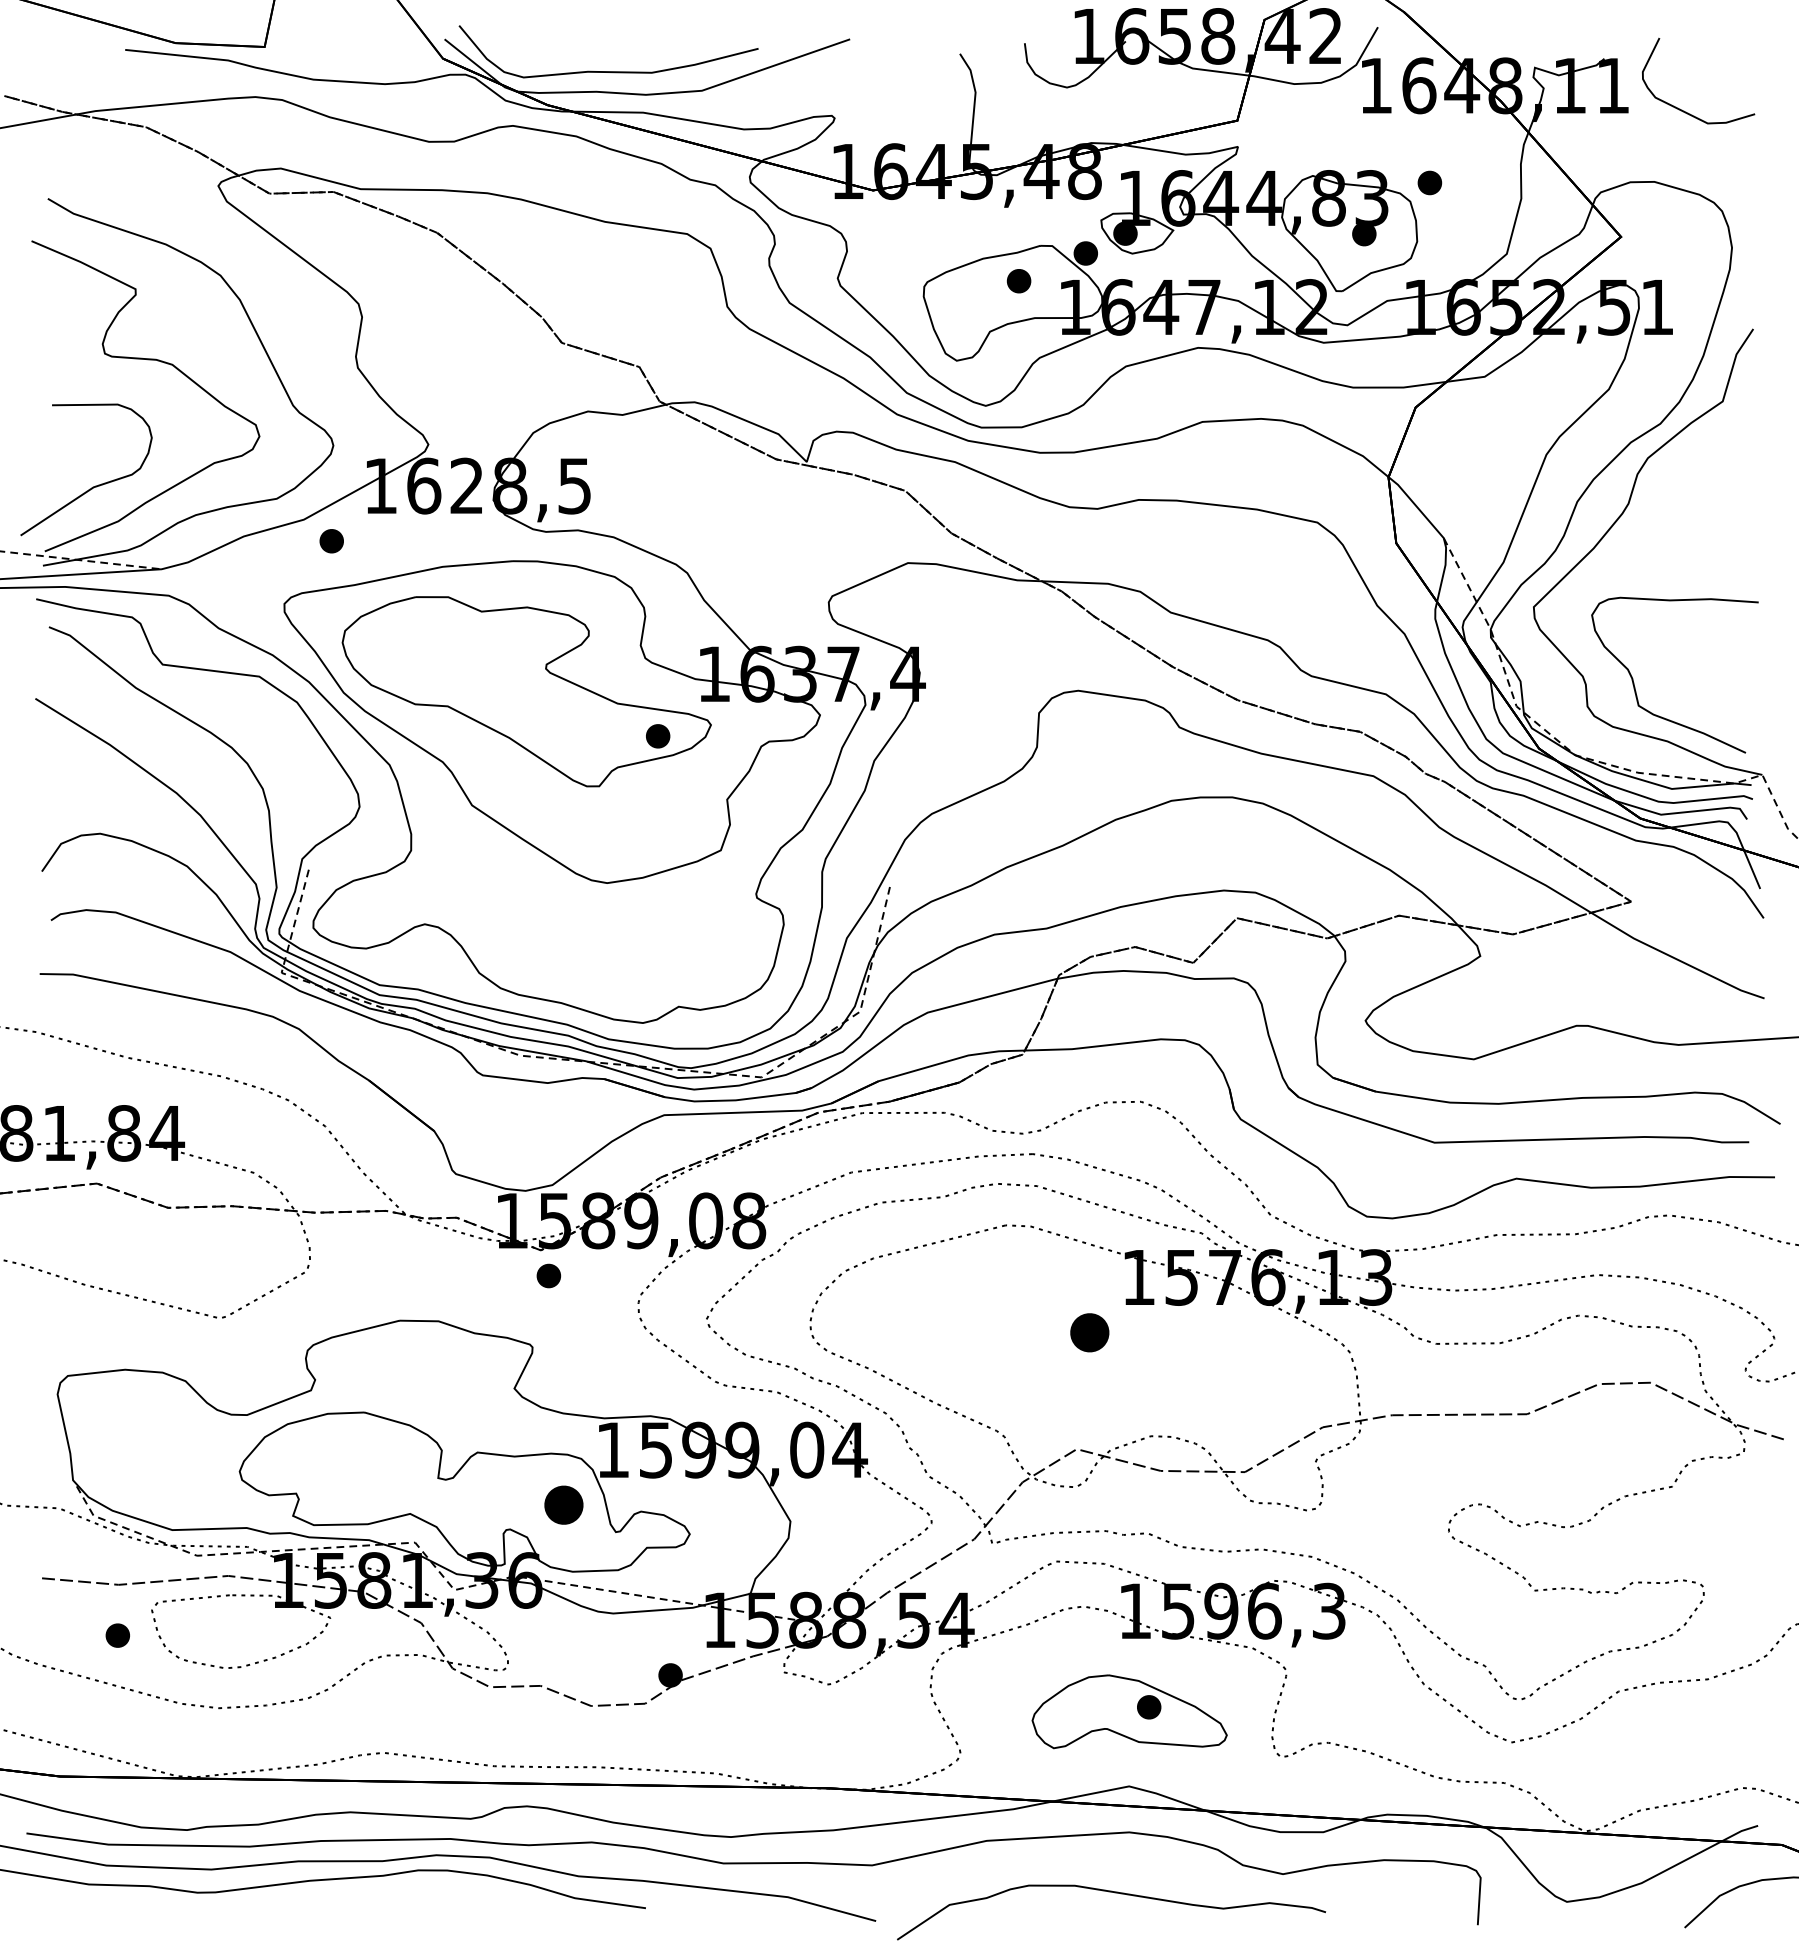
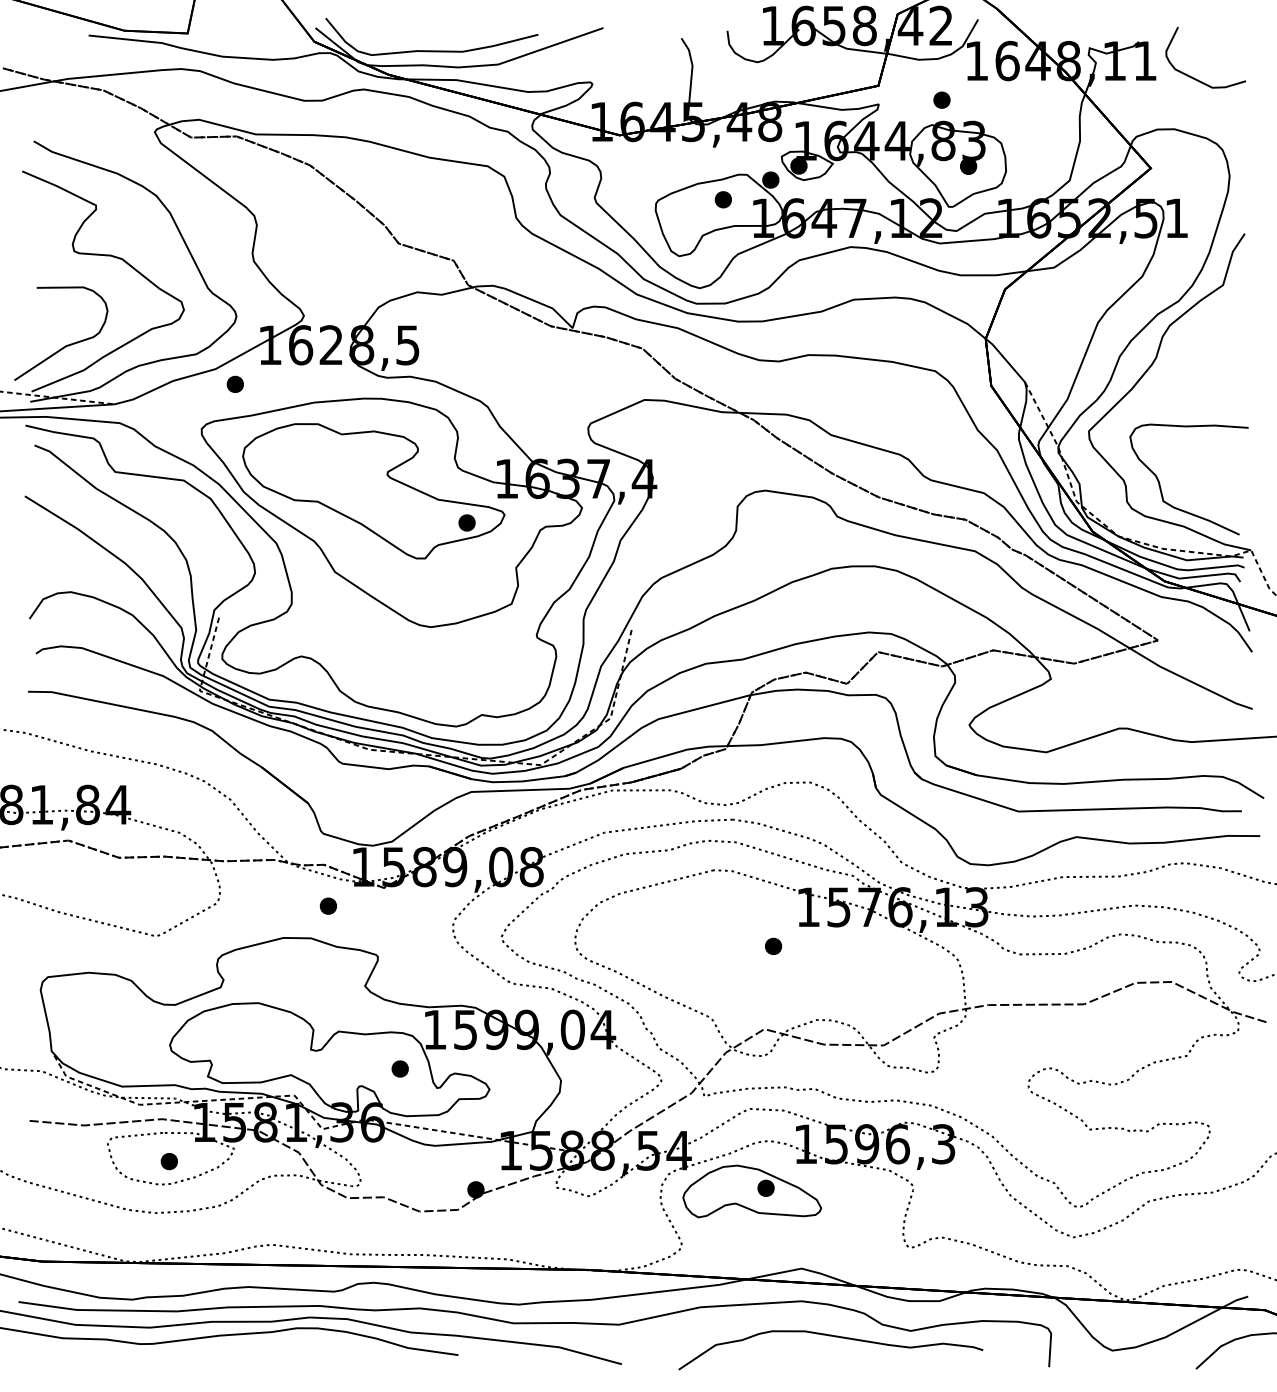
part: (1429, 182) -> (941, 99), moved
part: (548, 1275) -> (328, 905), moved
part: (1089, 1332) -> (773, 946), size x0.62
part: (563, 1505) -> (399, 1069), size x0.62
part: (117, 1635) -> (169, 1161), moved
part: (1129, 1711) -> (752, 1191), moved
curve: (1114, 1893) -> (833, 1336), moved

